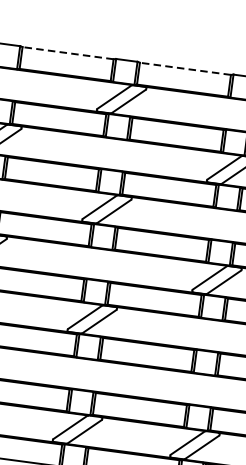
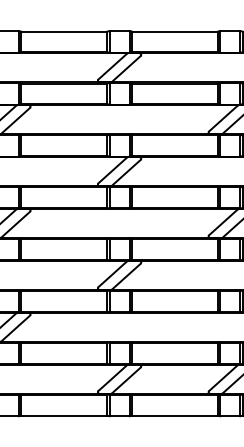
line: (68, 53) -> (64, 31), dashed -> solid
line: (185, 68) -> (174, 31), dashed -> solid

